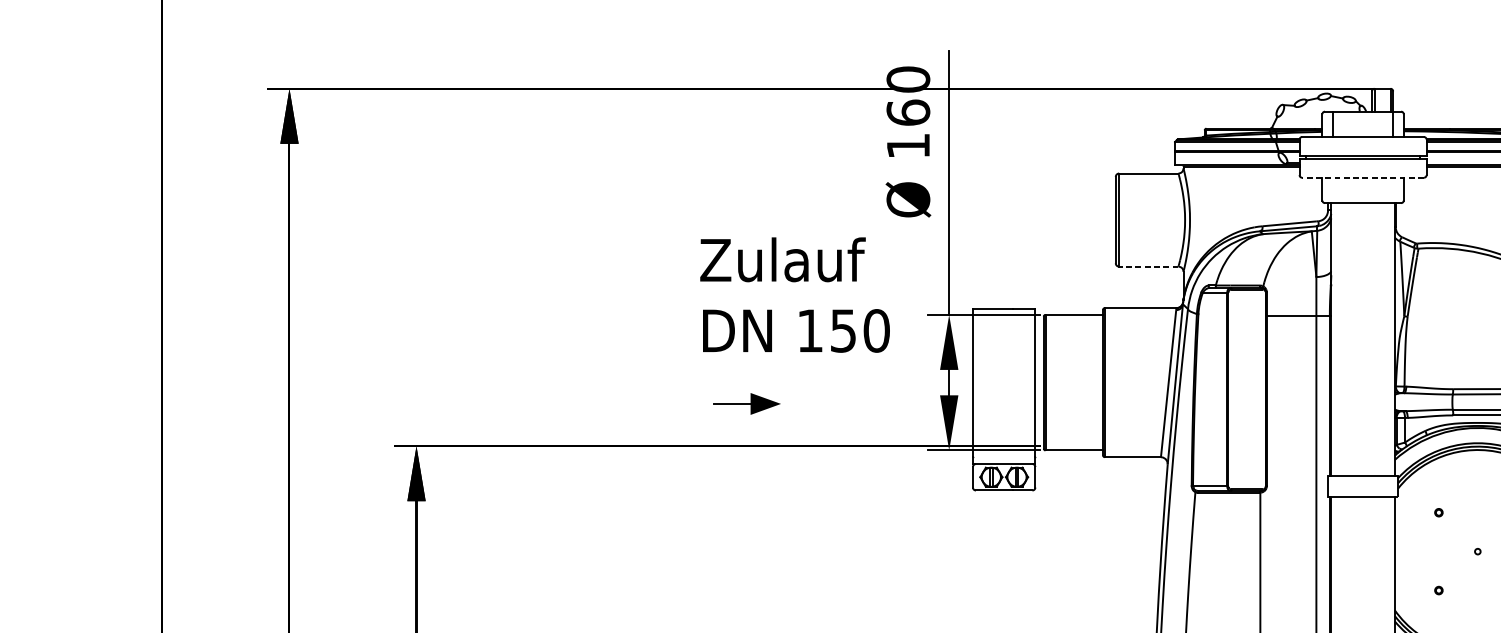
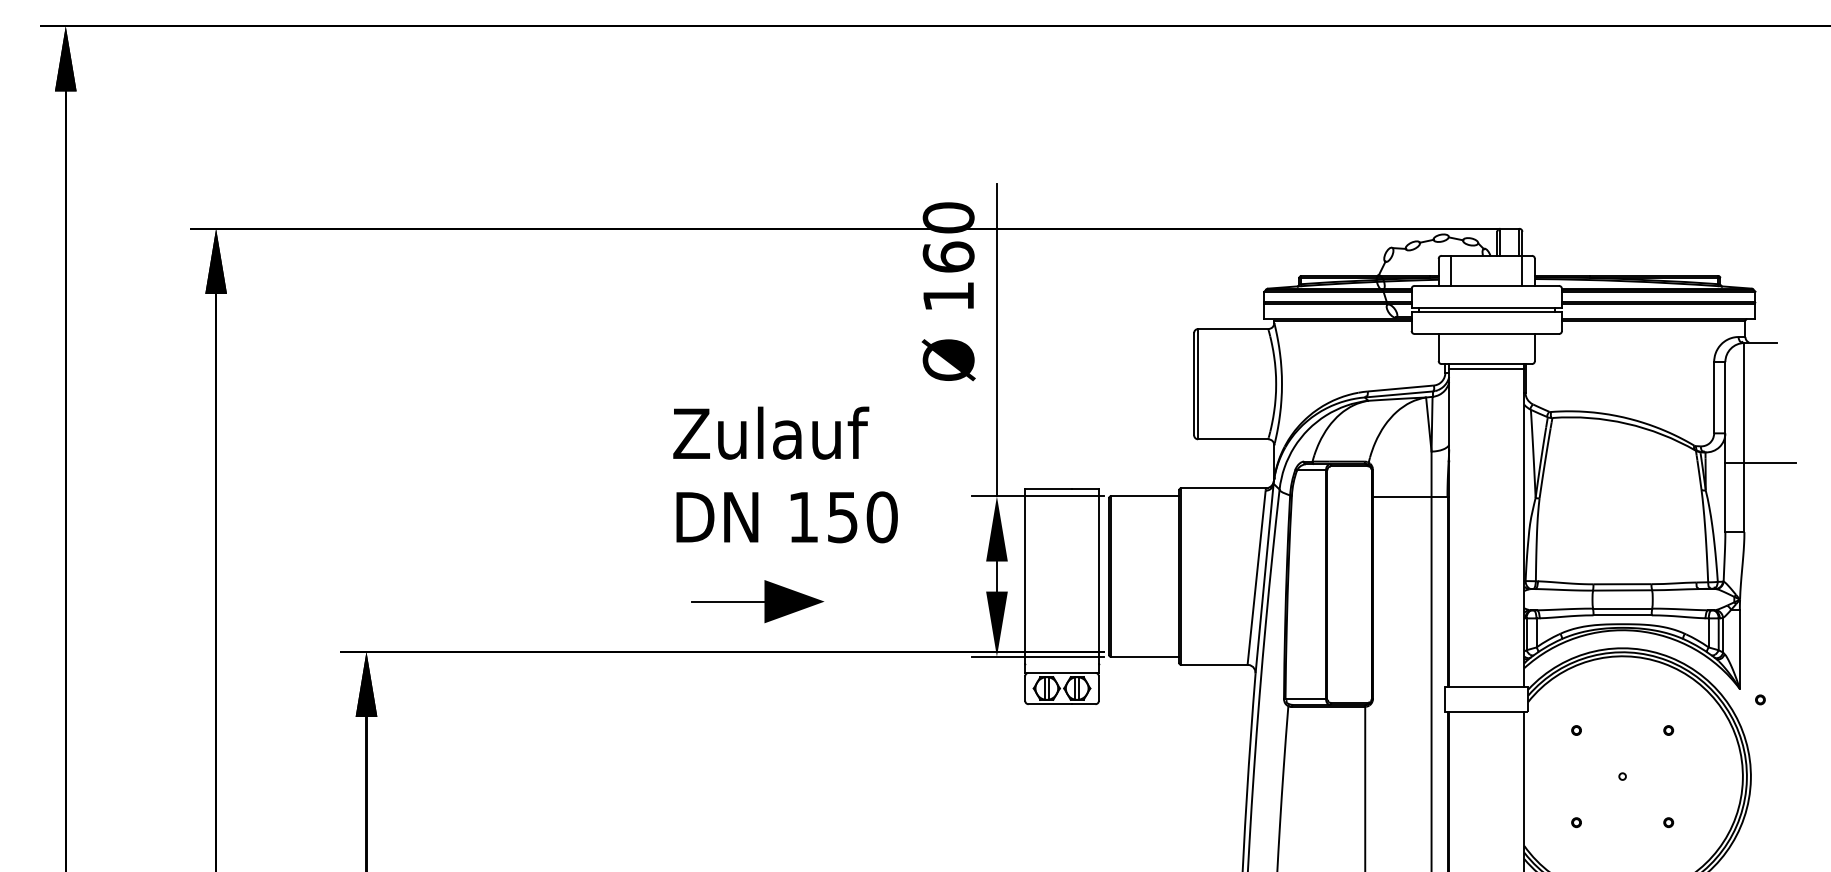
line: (1362, 178) -> (1486, 334), dashed -> solid
line: (1362, 207) -> (1486, 369), added
line: (1148, 266) -> (1232, 439), dashed -> solid
text: (795, 294) -> (785, 474), moved
part: (746, 403) -> (757, 601), size x1.67

